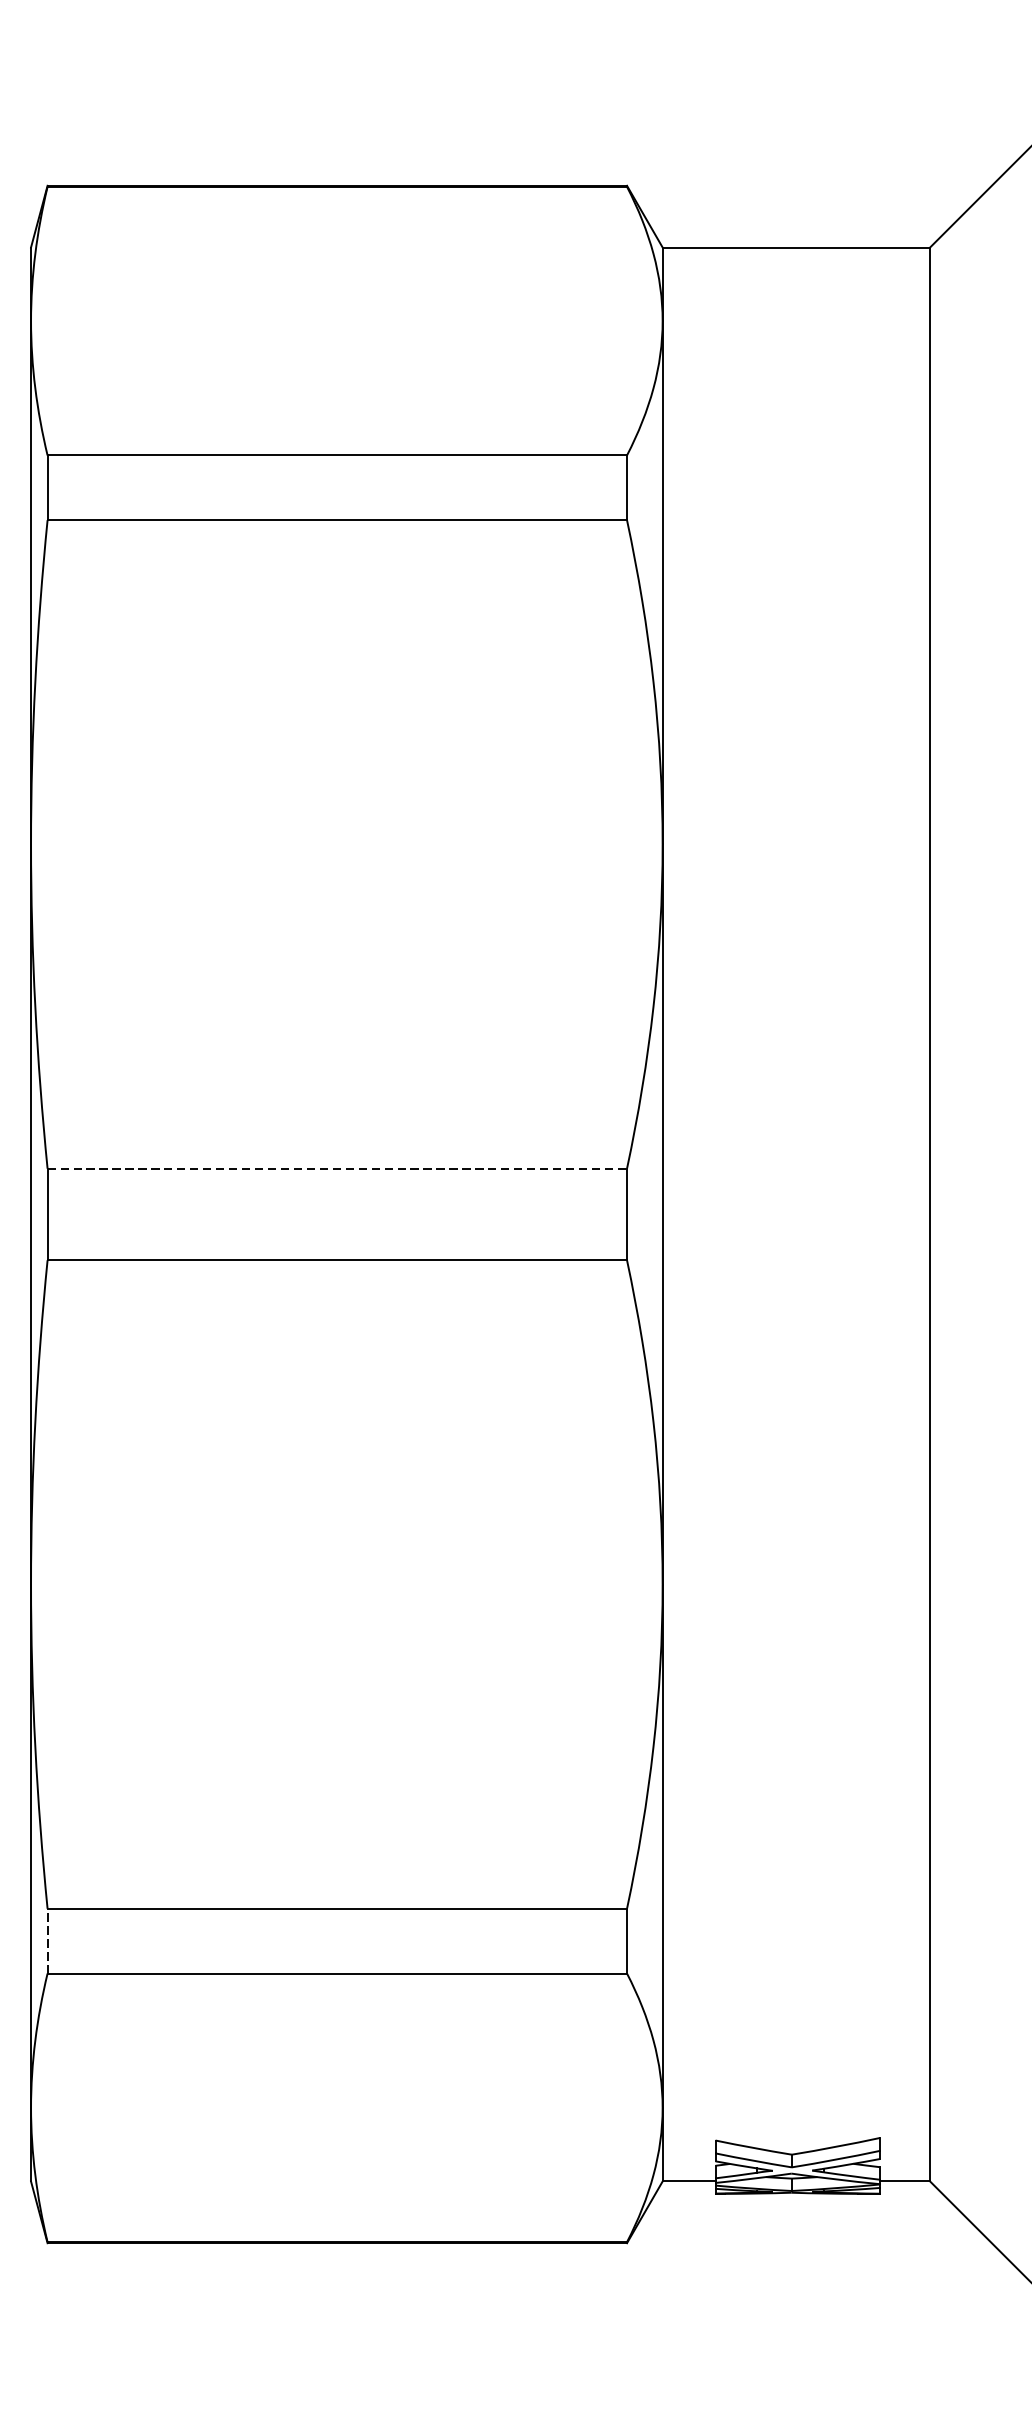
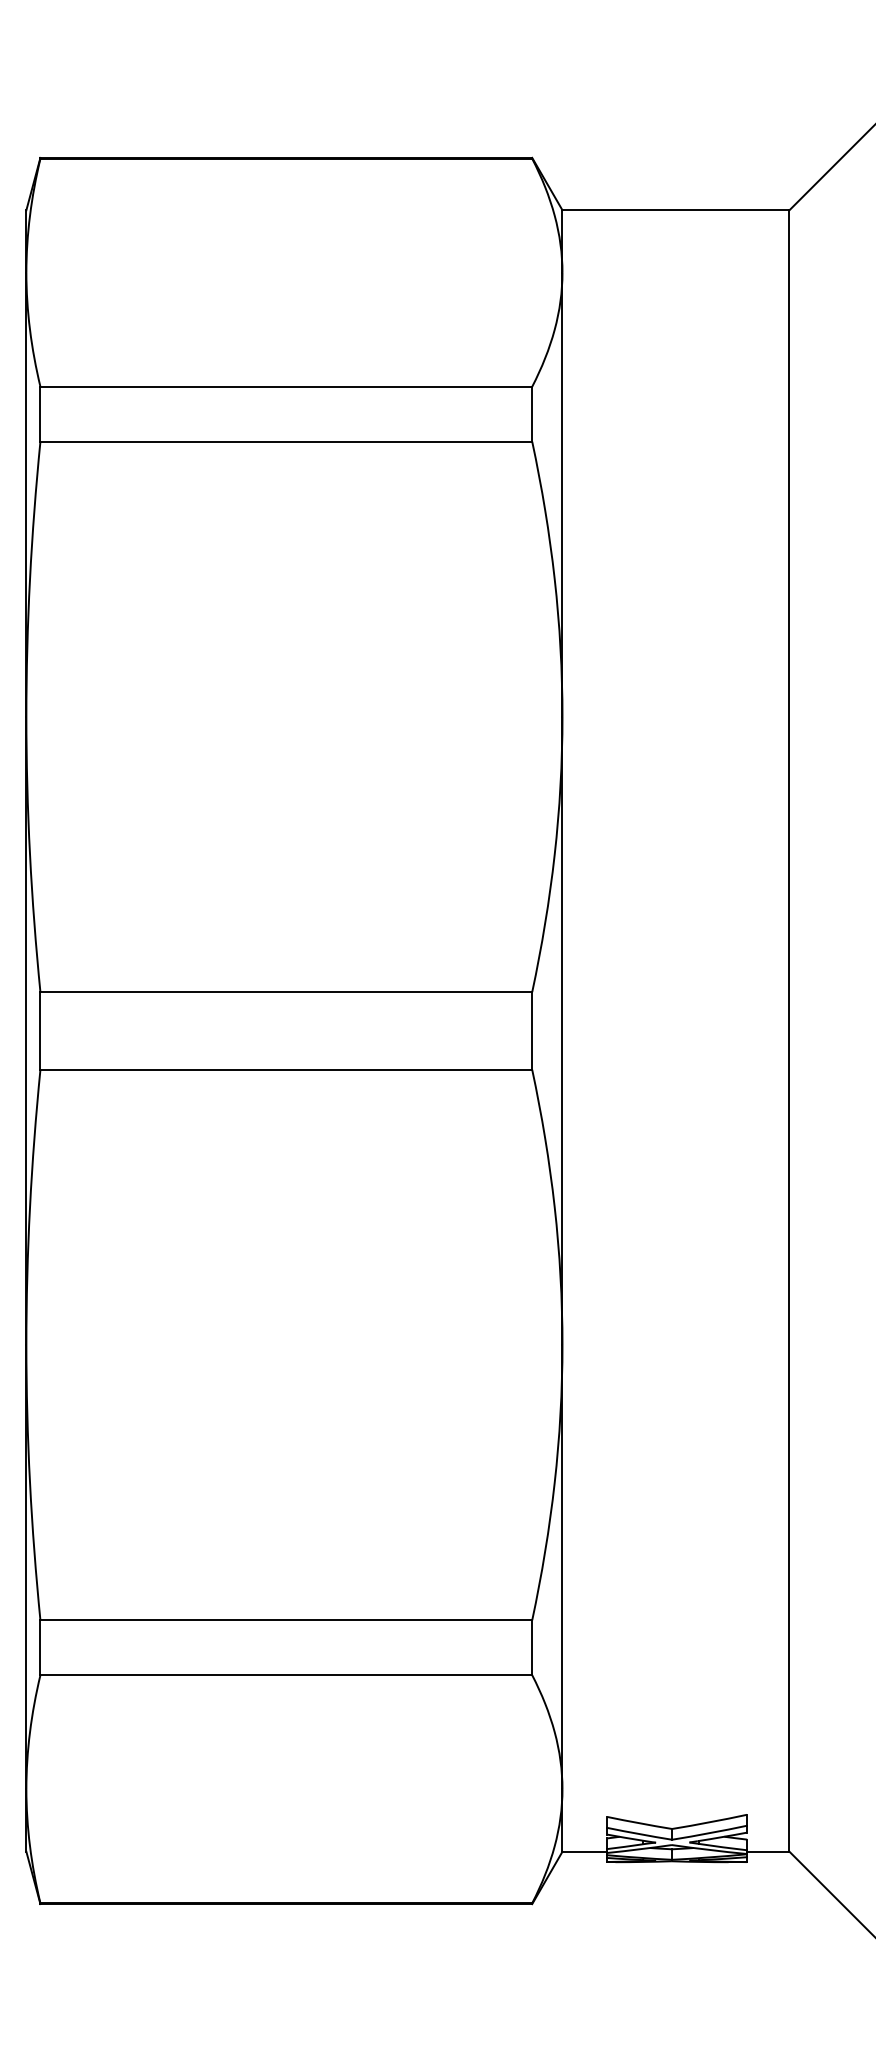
line: (337, 1169) -> (286, 992), dashed -> solid
line: (47, 1940) -> (40, 1647), dashed -> solid

